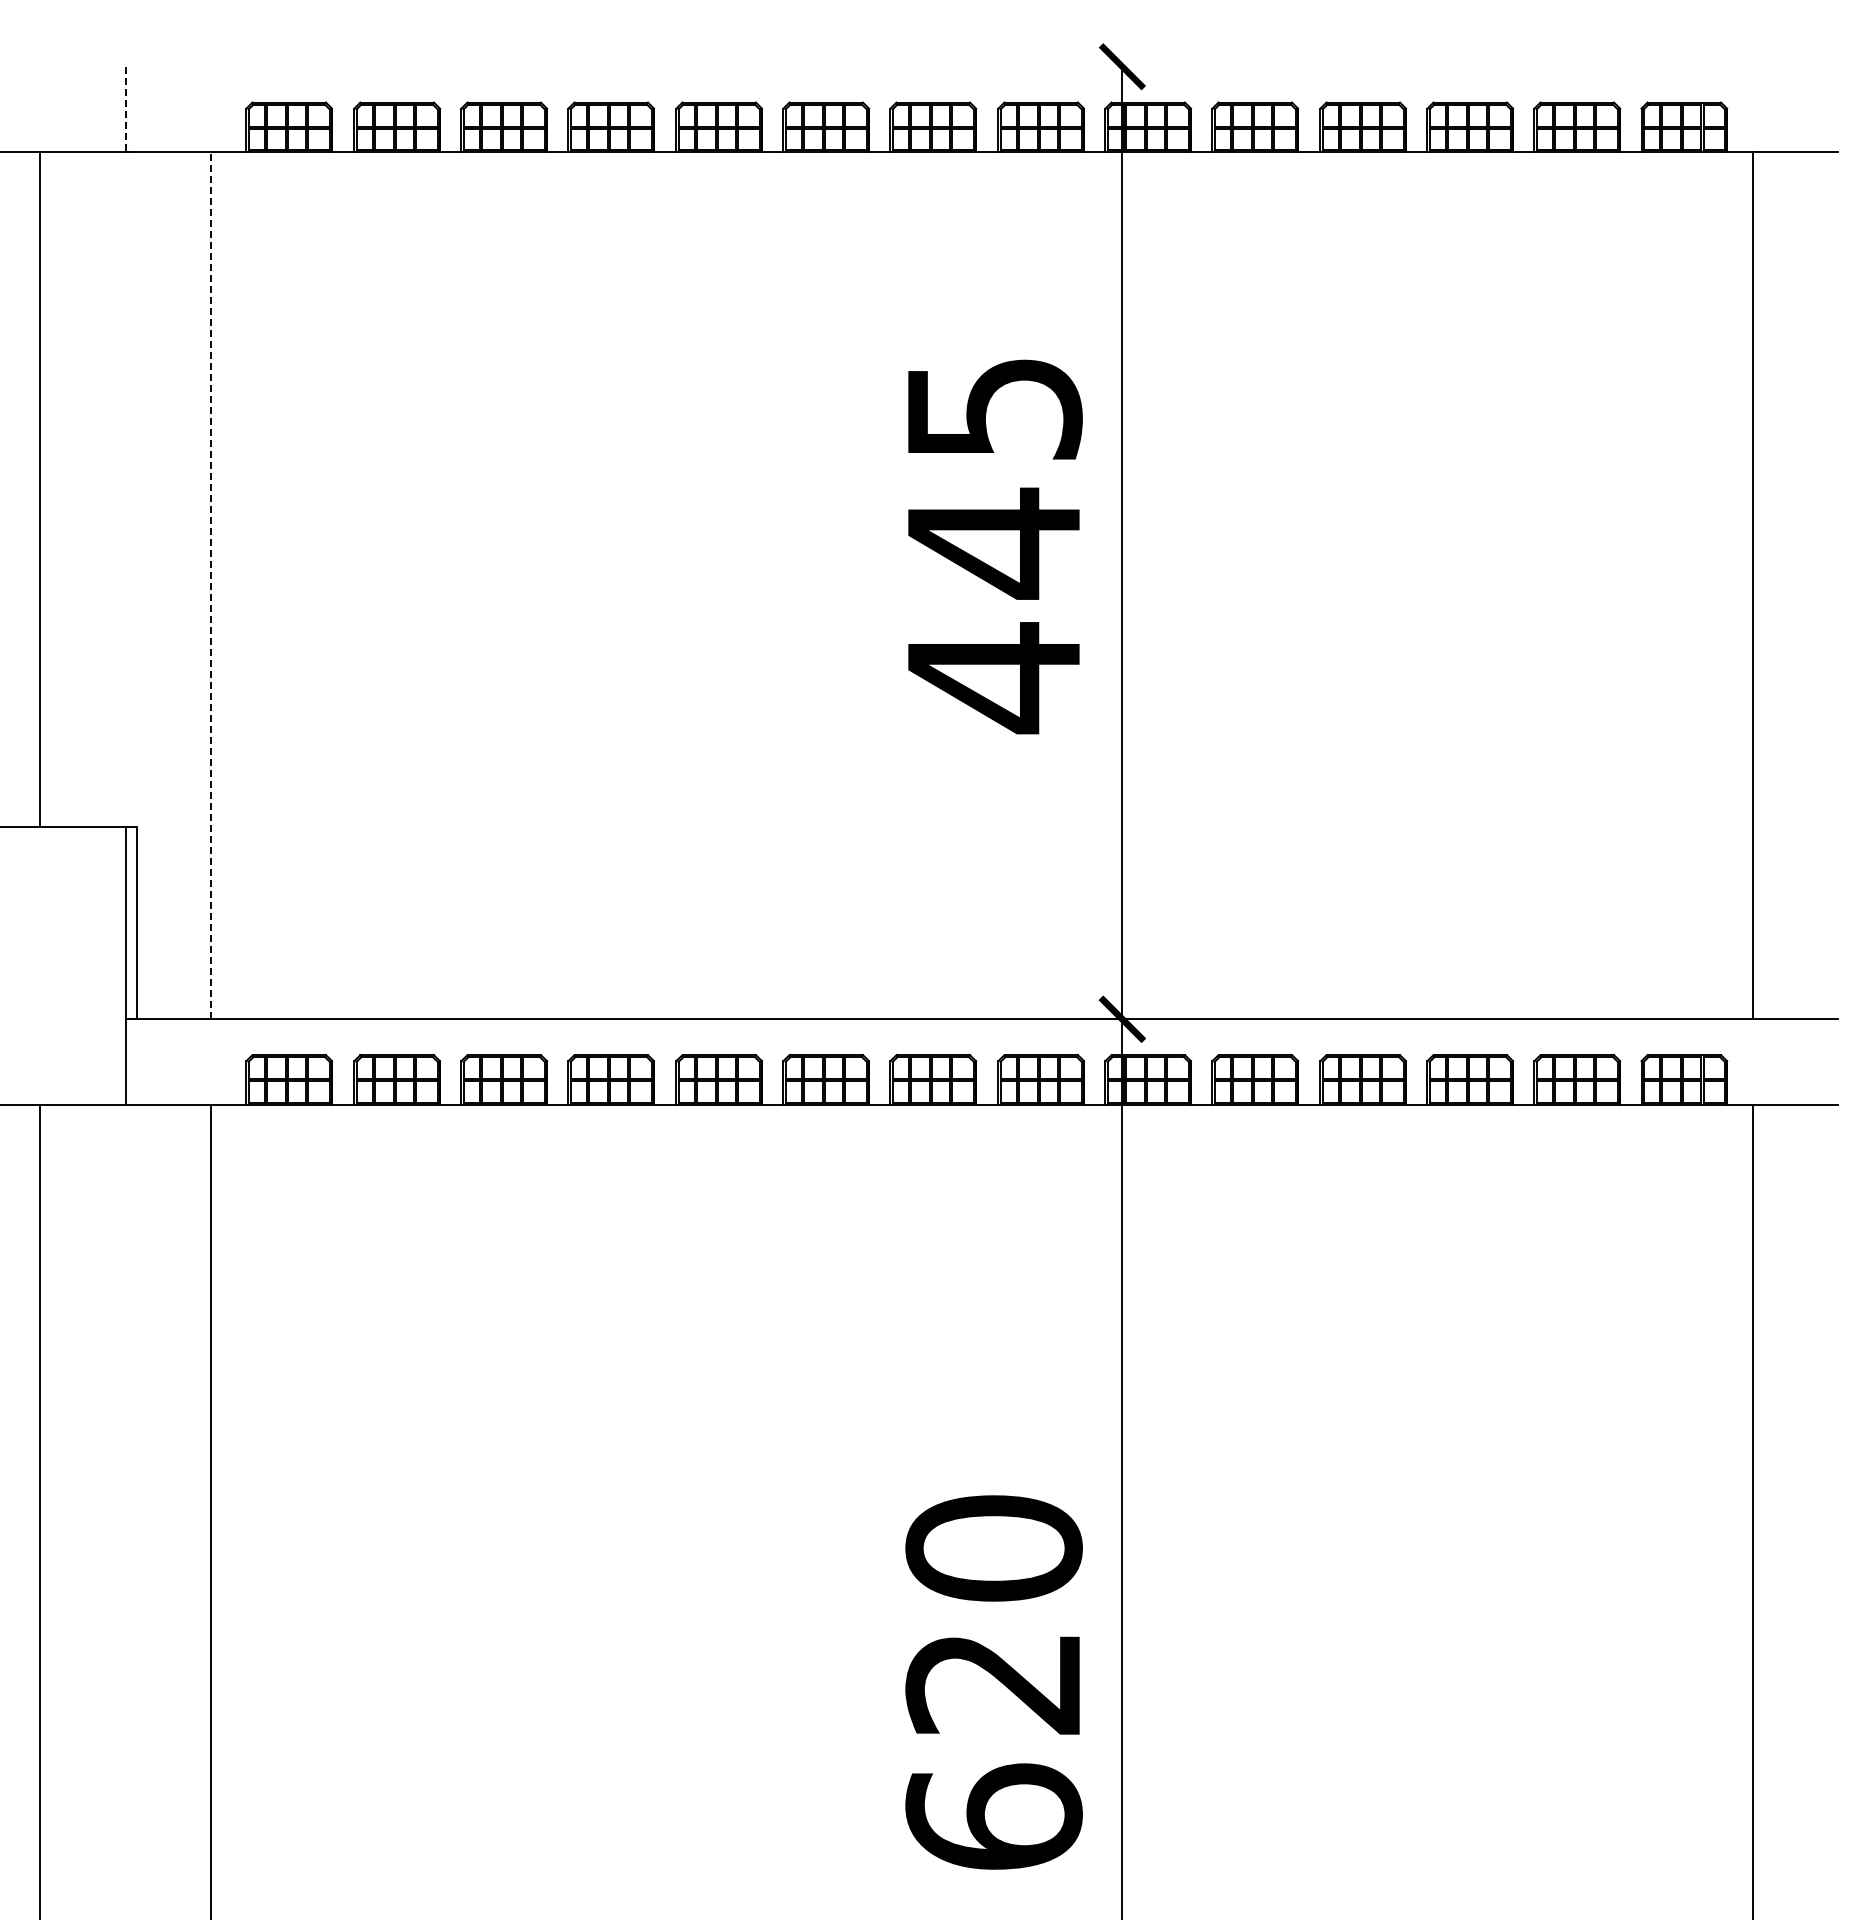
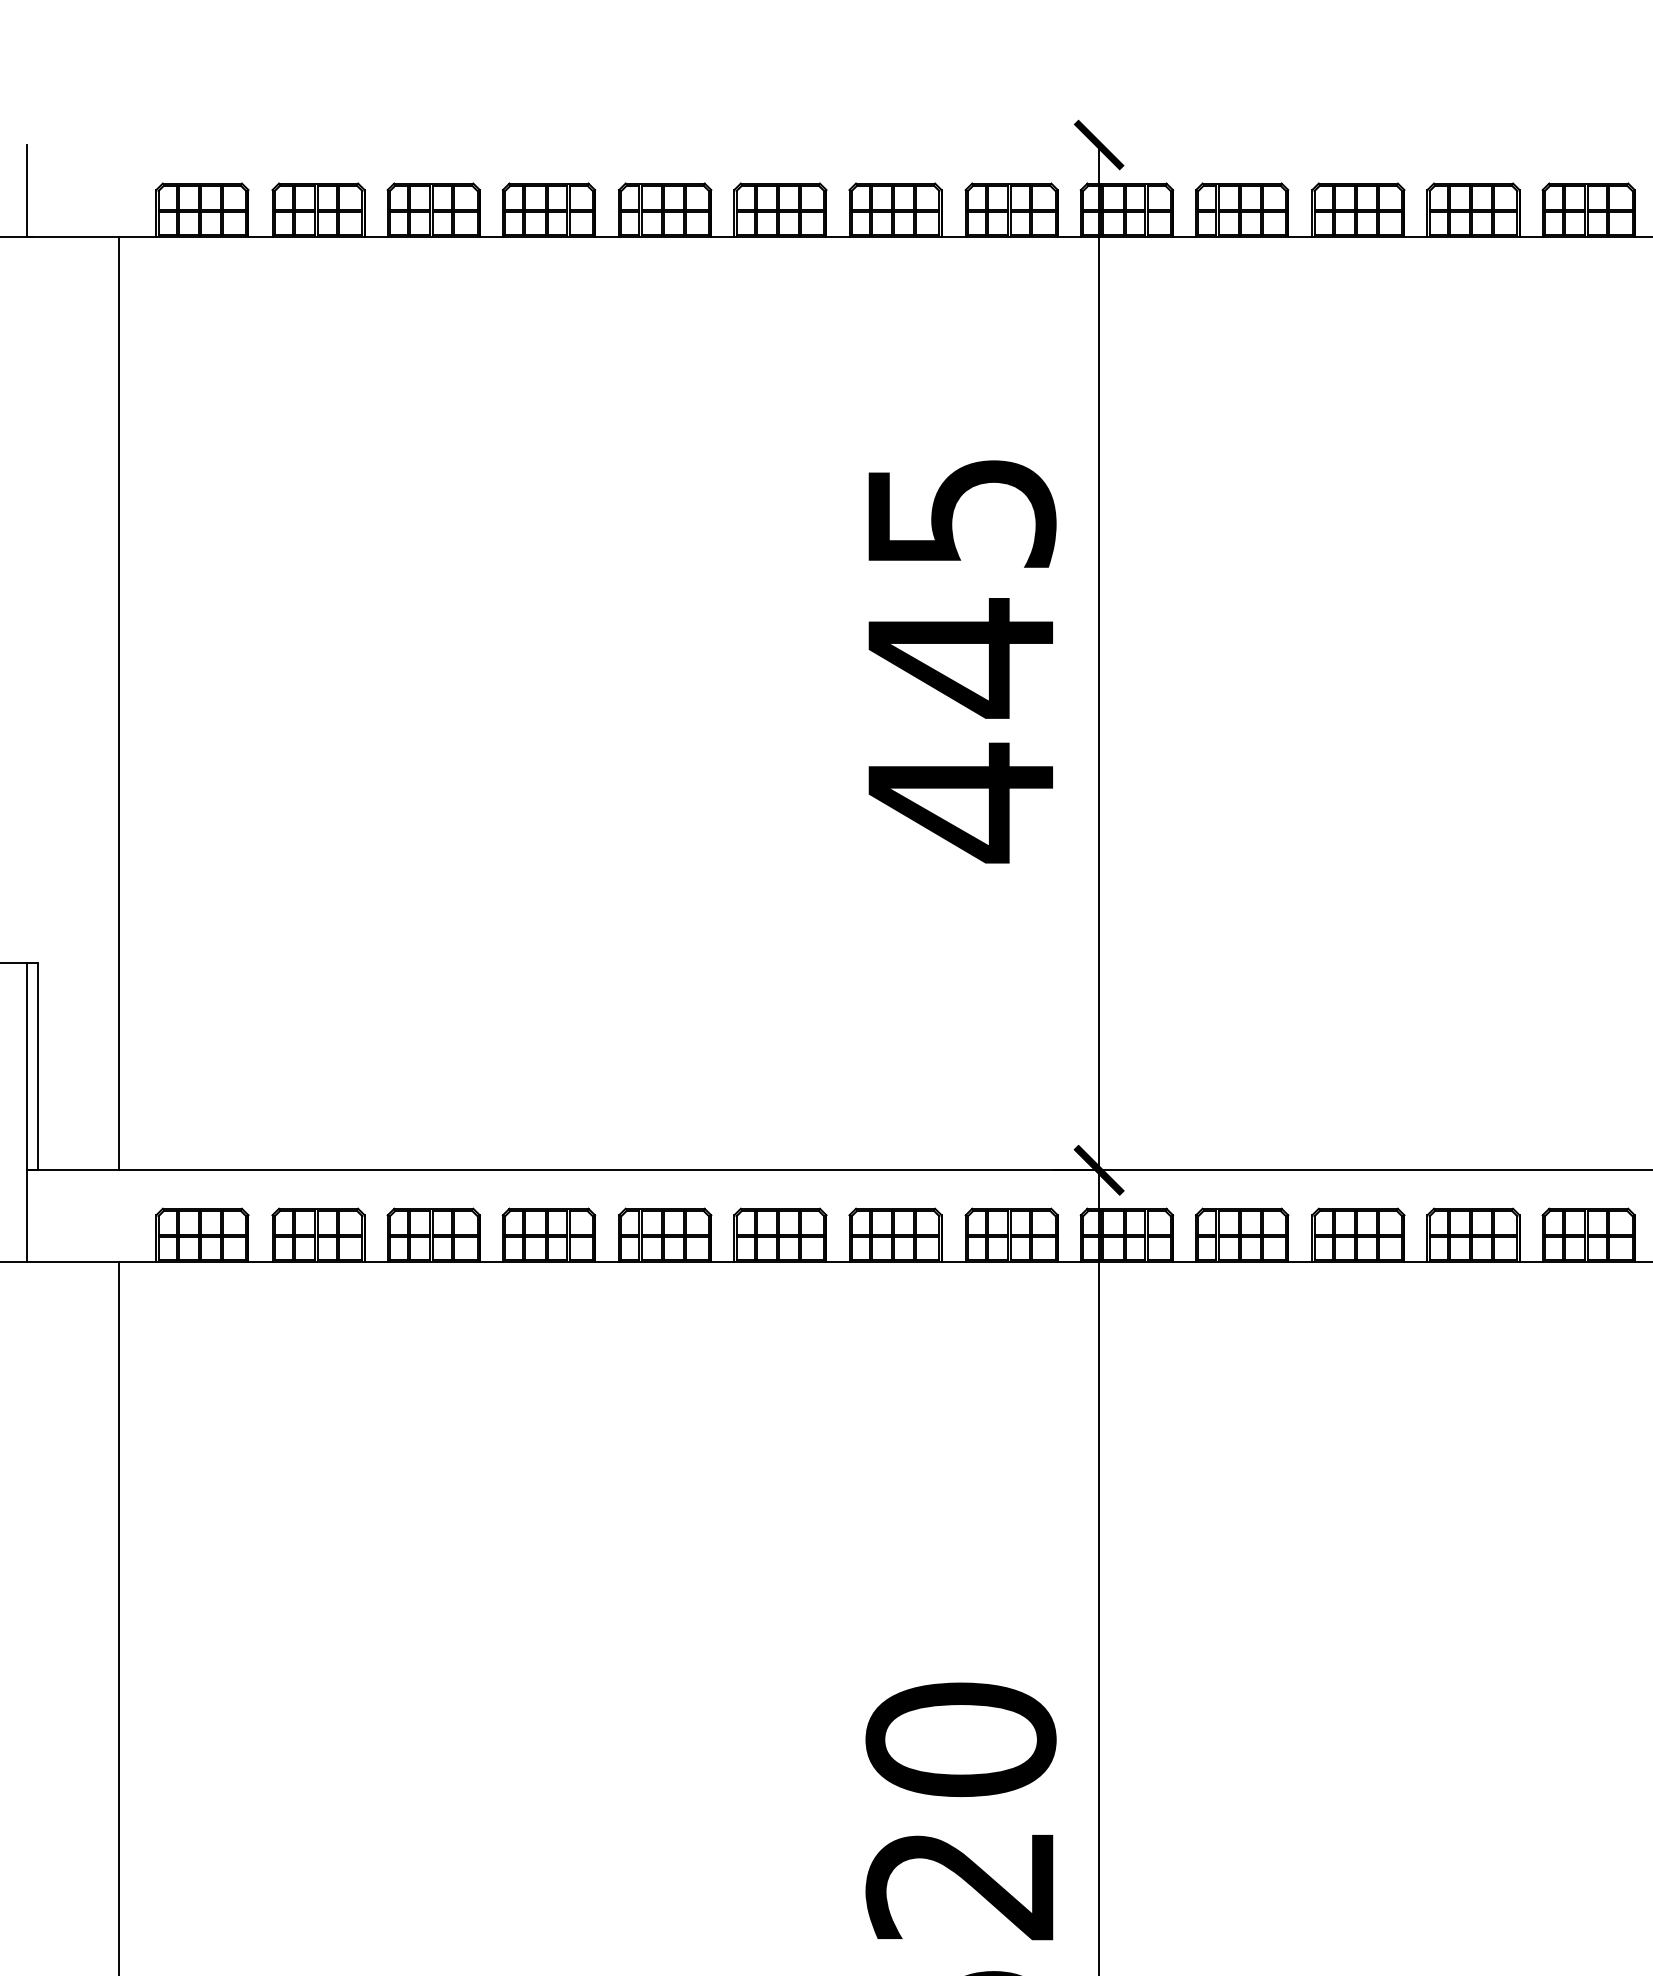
line: (125, 109) -> (26, 191), dashed -> solid
line: (211, 585) -> (118, 703), dashed -> solid

